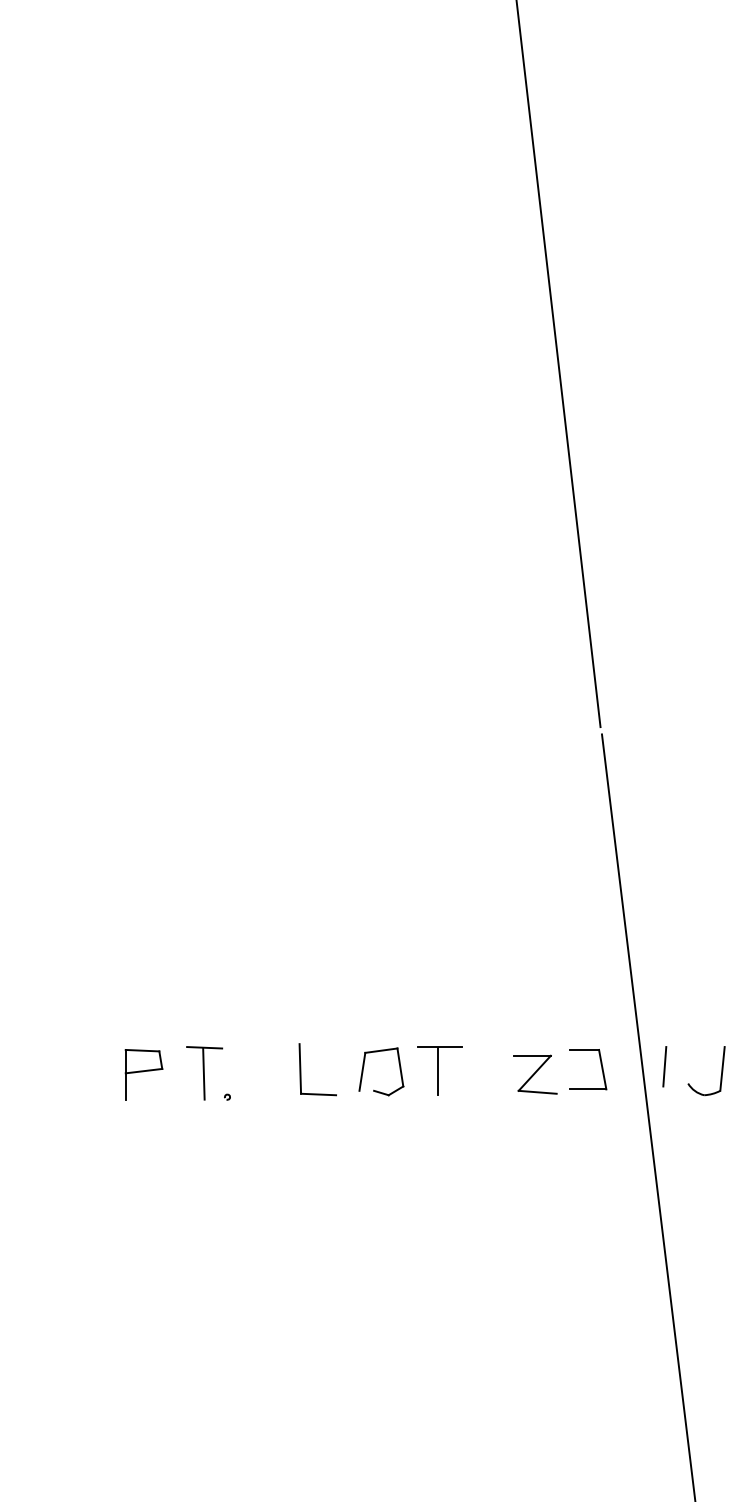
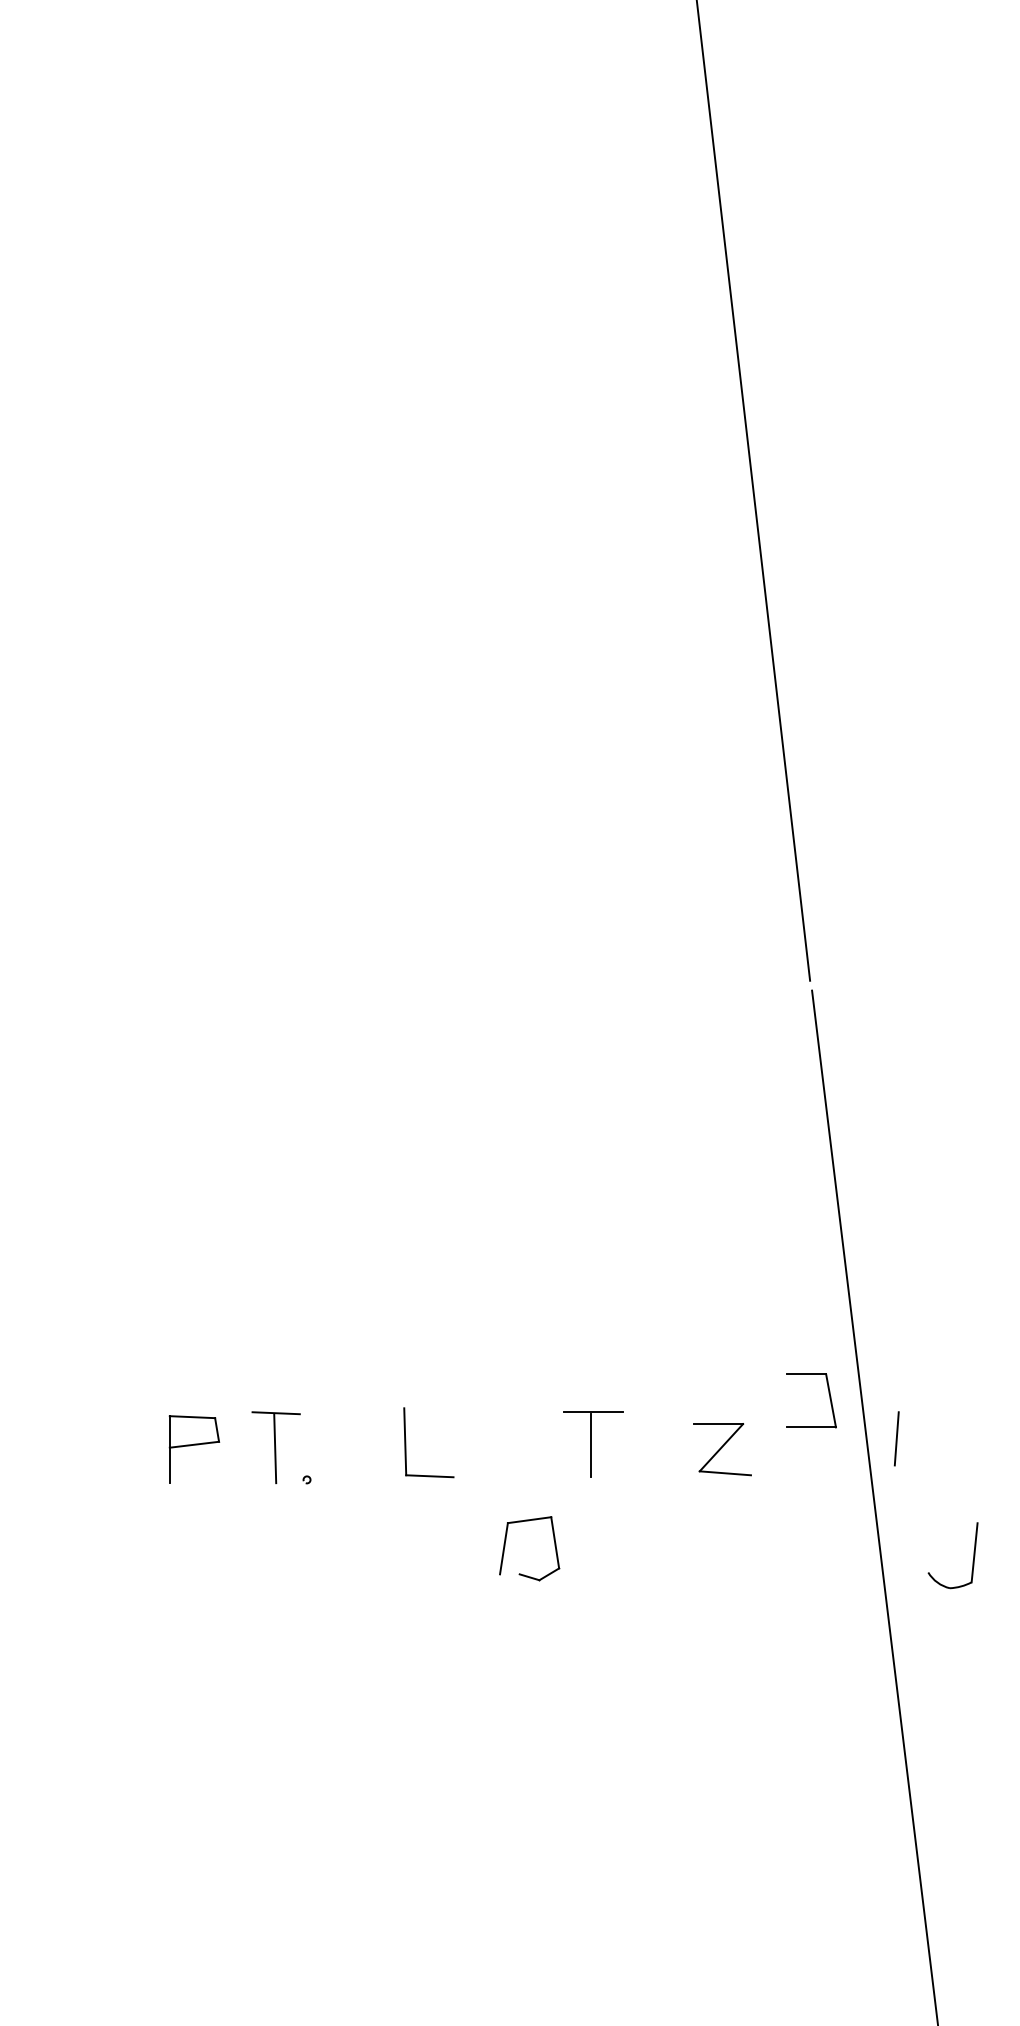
part: (601, 1068) -> (829, 1399), moved
part: (363, 1070) -> (505, 1547), moved
part: (720, 1075) -> (972, 1561), moved

